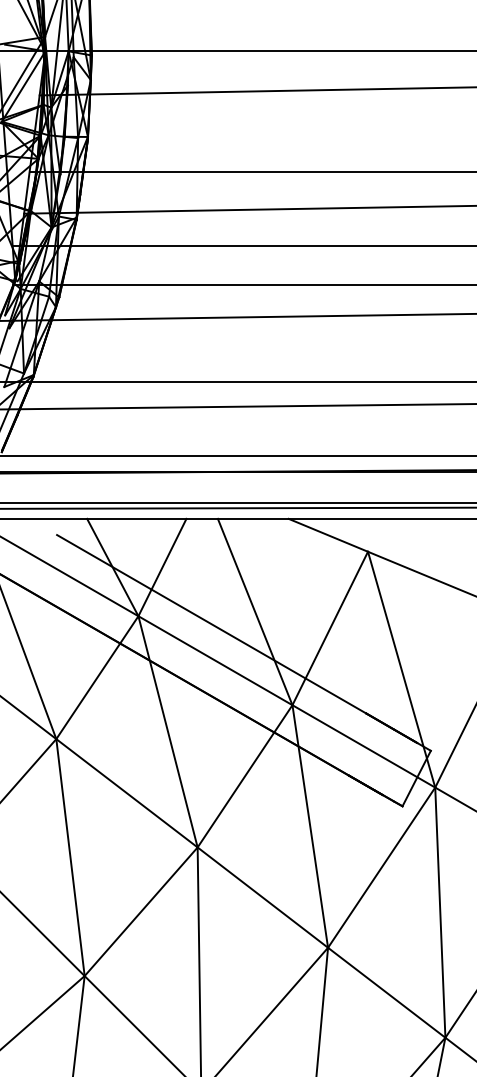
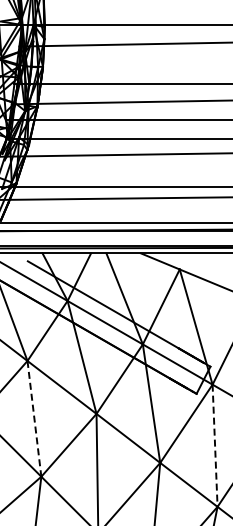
line: (70, 858) -> (34, 419), solid -> dashed
line: (441, 914) -> (215, 446), solid -> dashed

